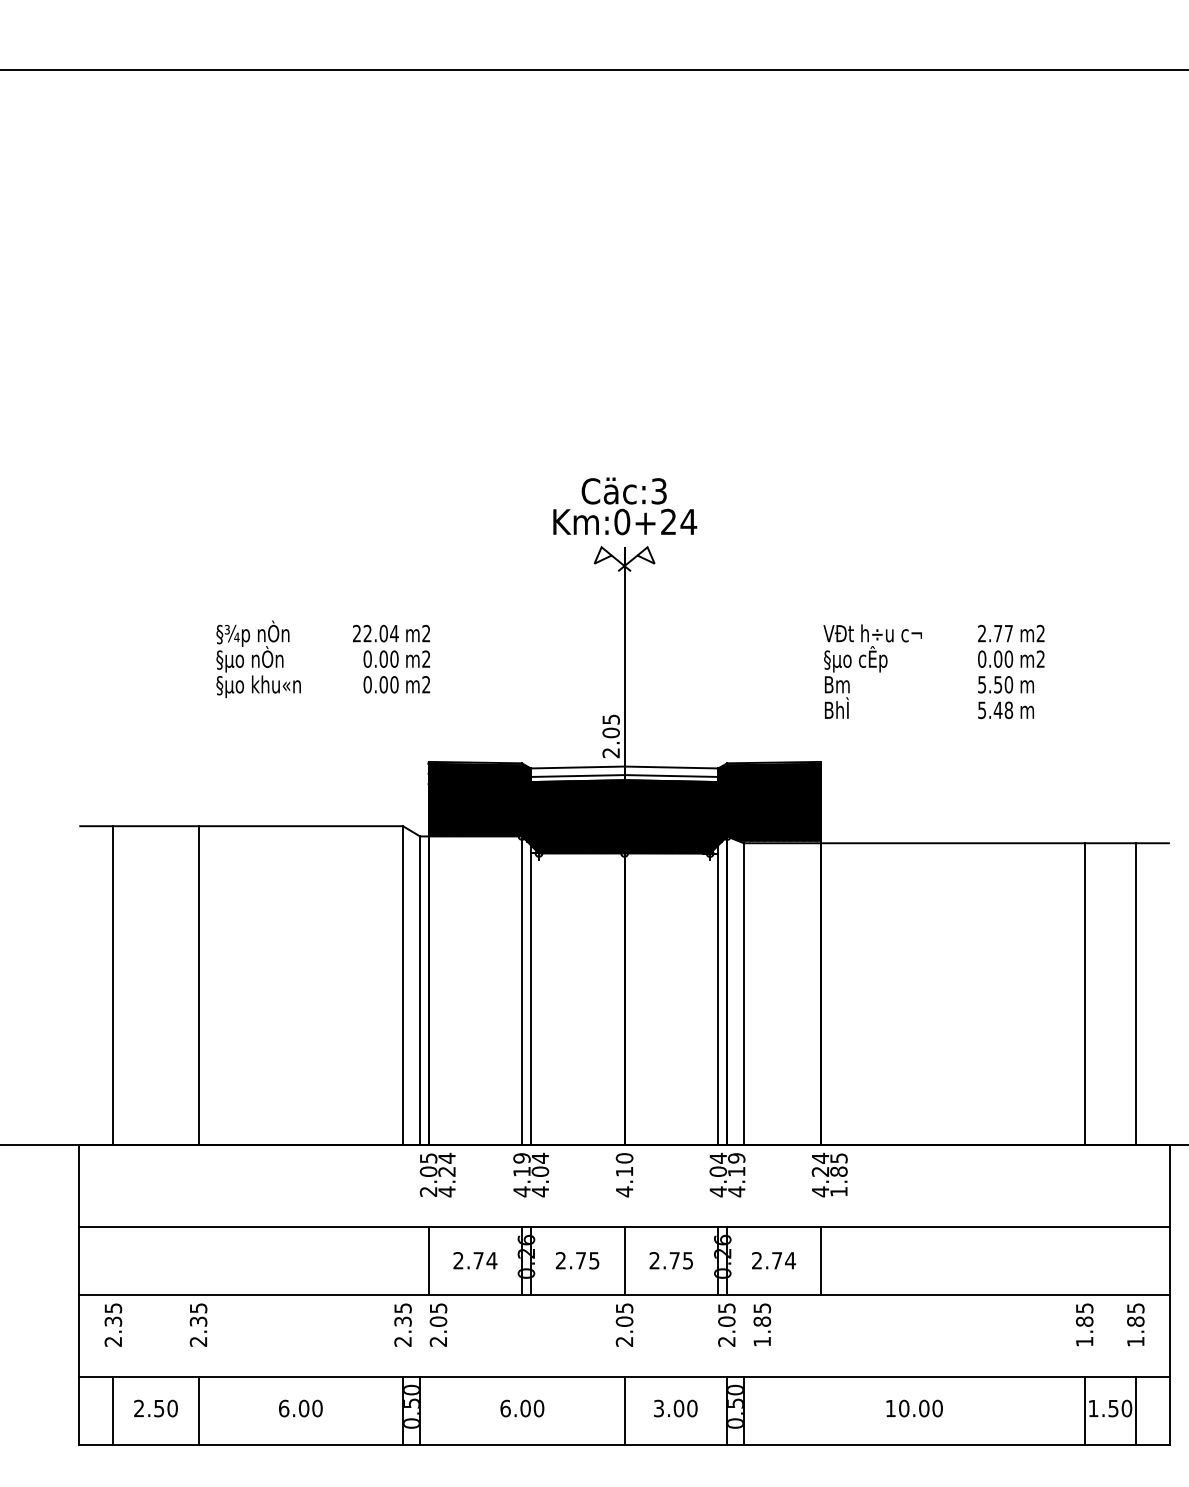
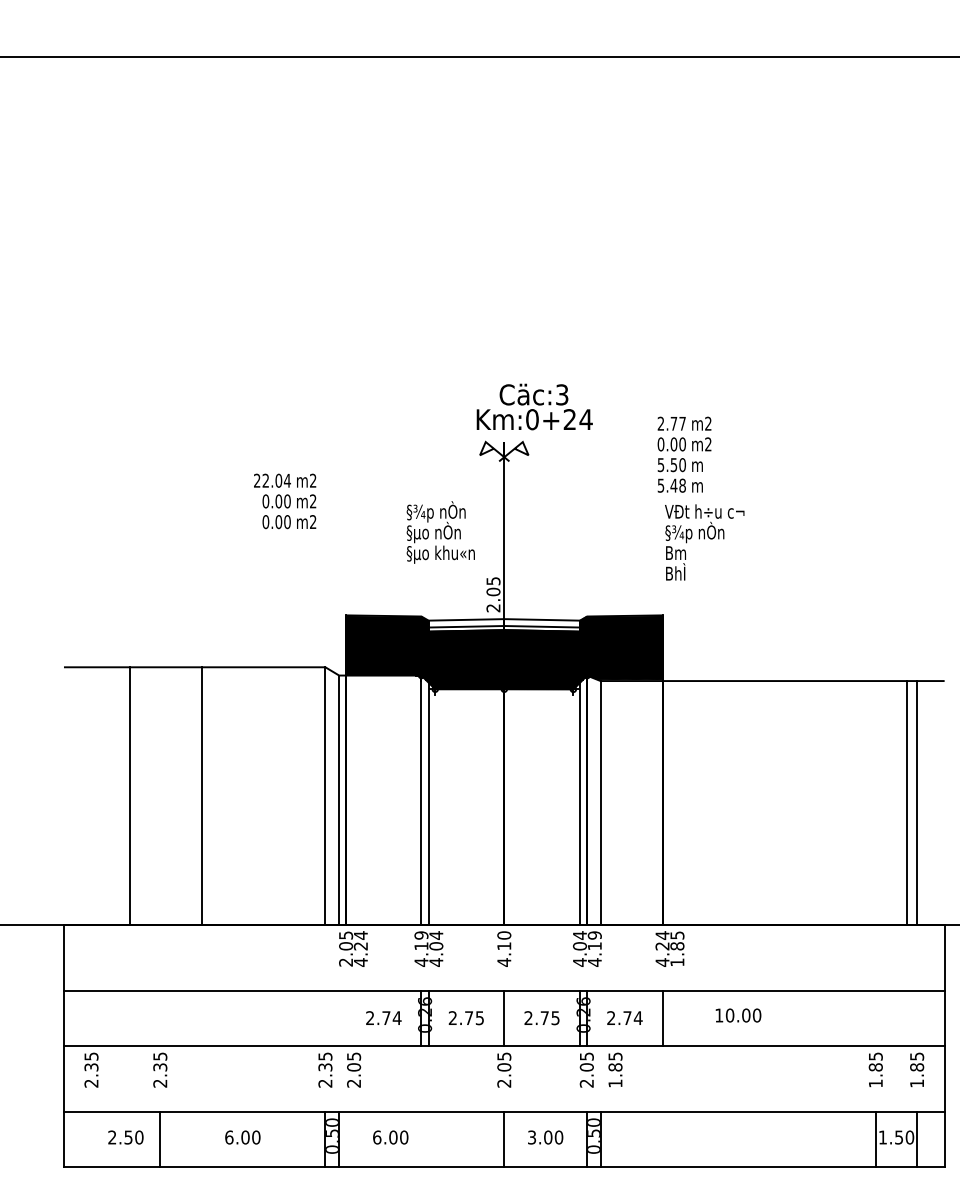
text: (624, 505) -> (534, 406), moved
text: (258, 659) -> (440, 532), moved
text: (392, 659) -> (285, 501), moved
text: (865, 659) -> (698, 532), §µo cÊp -> §¾p nÒn
text: (1011, 671) -> (684, 454), moved
line: (113, 984) -> (129, 795), moved
line: (198, 984) -> (202, 795), moved
line: (1084, 993) -> (906, 802), moved
line: (429, 1259) -> (346, 1017), removed
text: (522, 1408) -> (390, 1137), moved
text: (914, 1408) -> (738, 1015), moved
line: (113, 1409) -> (91, 1138), removed

